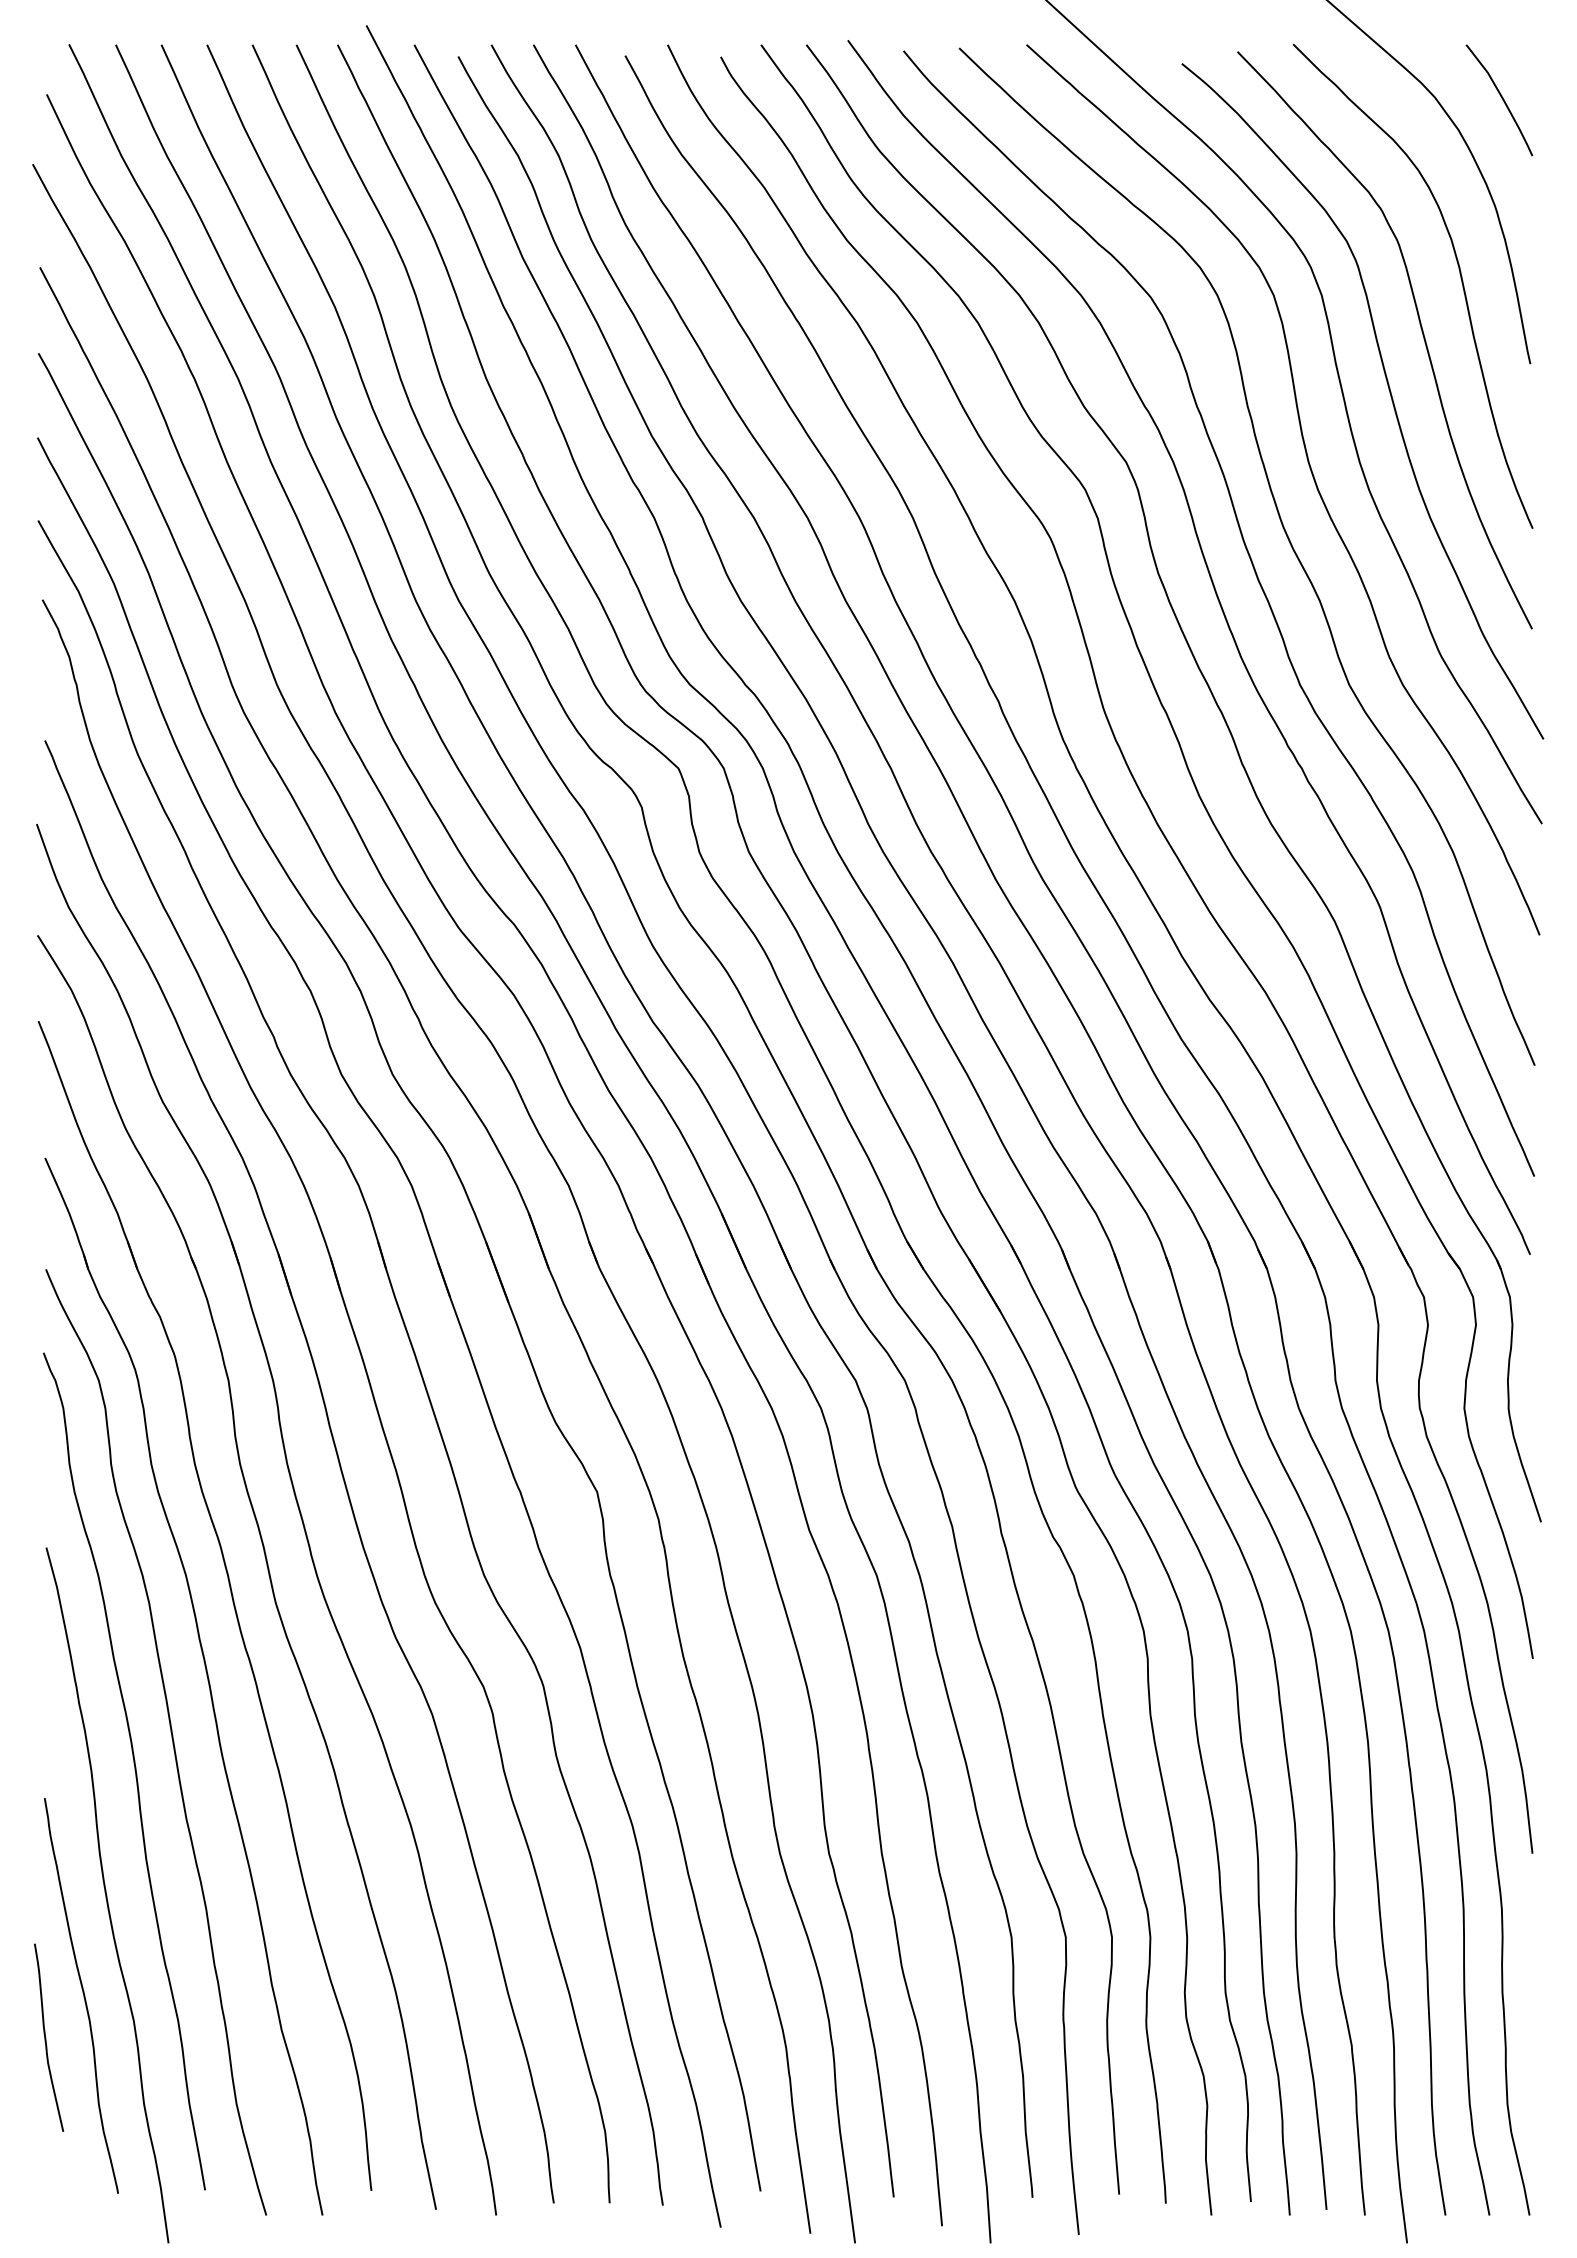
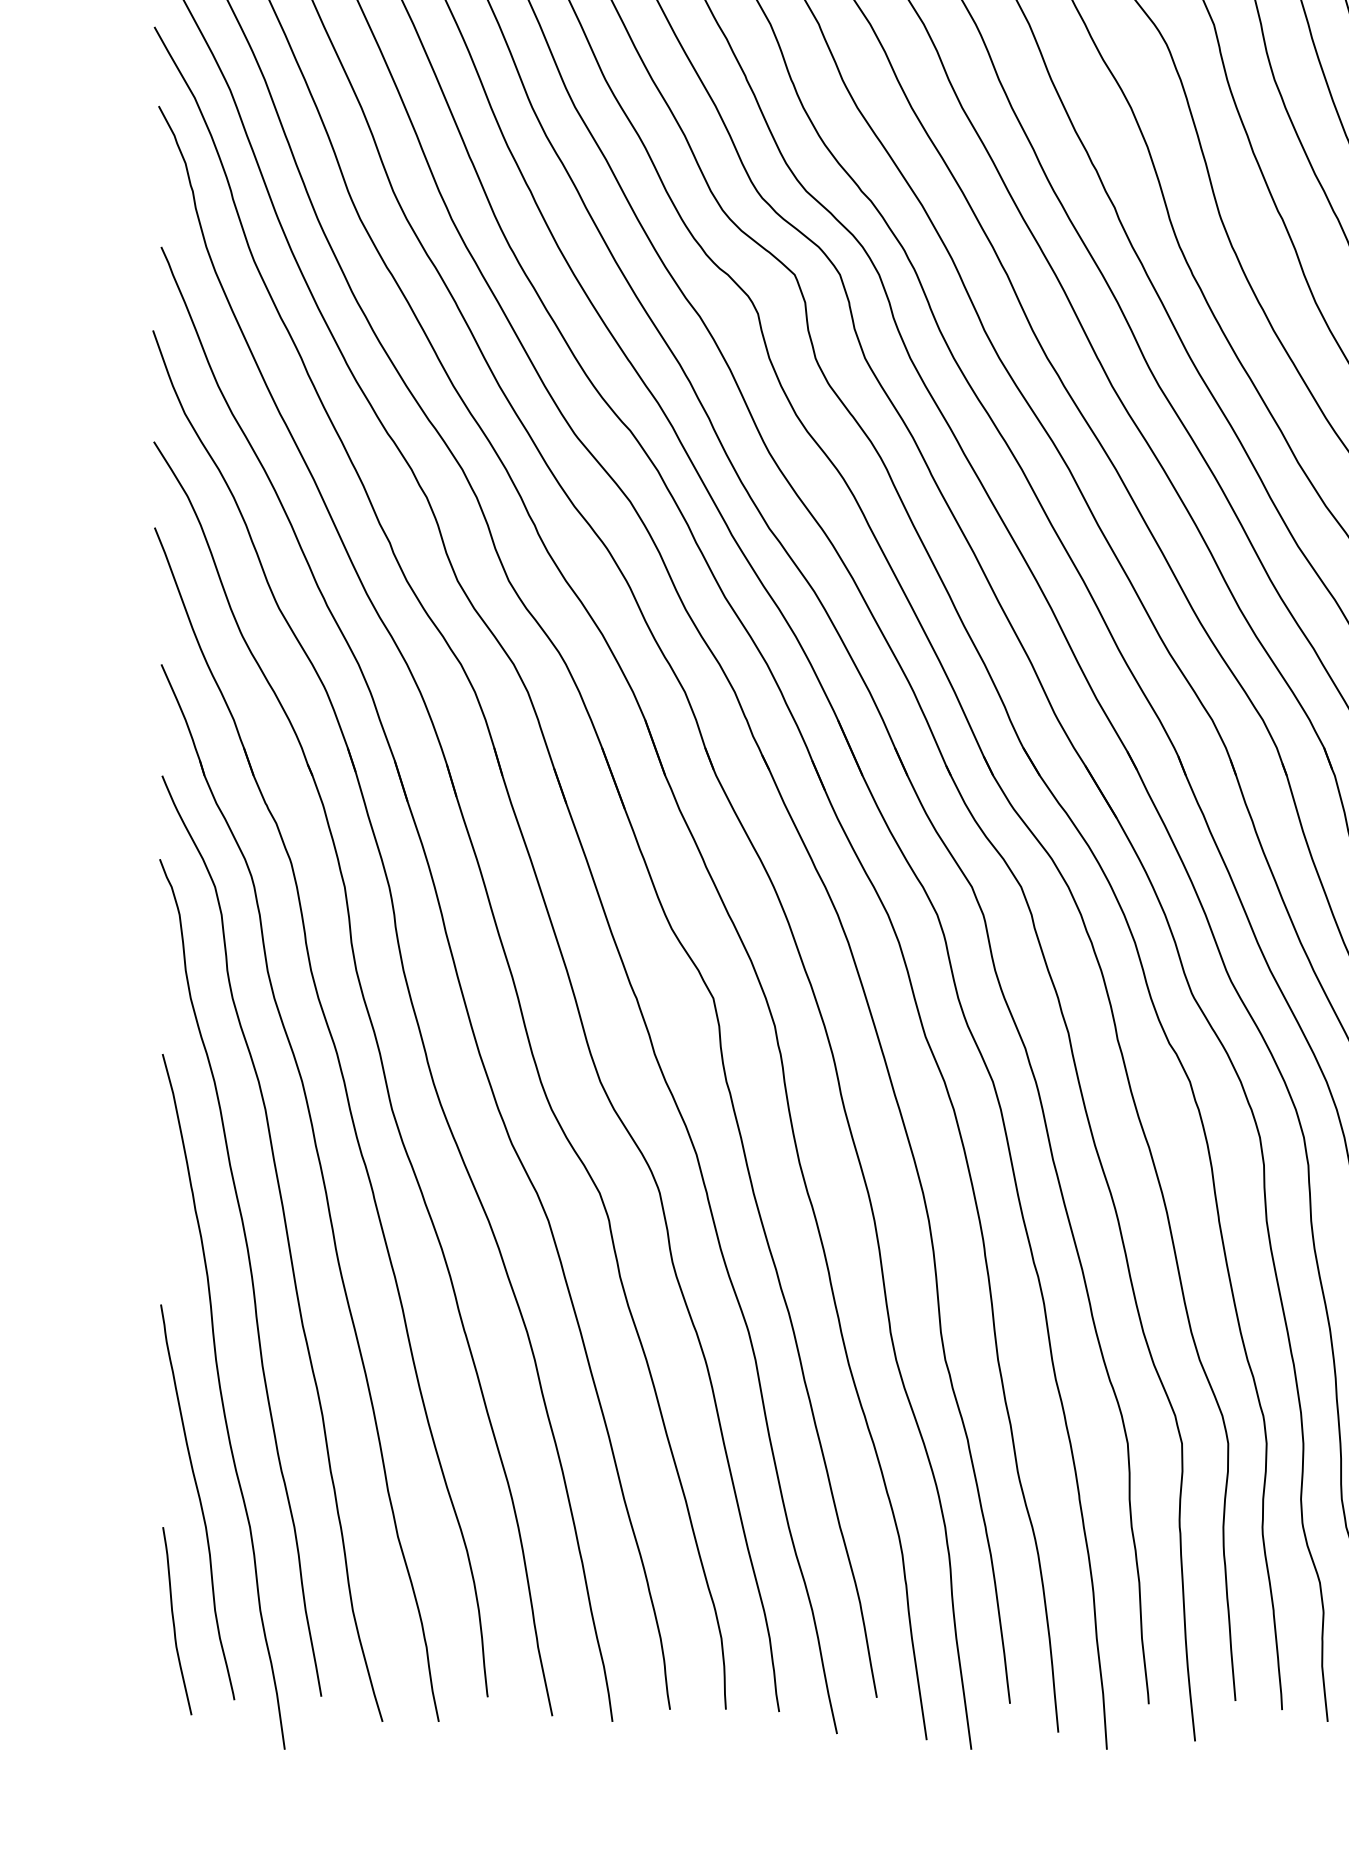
curve: (46, 2037) -> (174, 1620), moved

